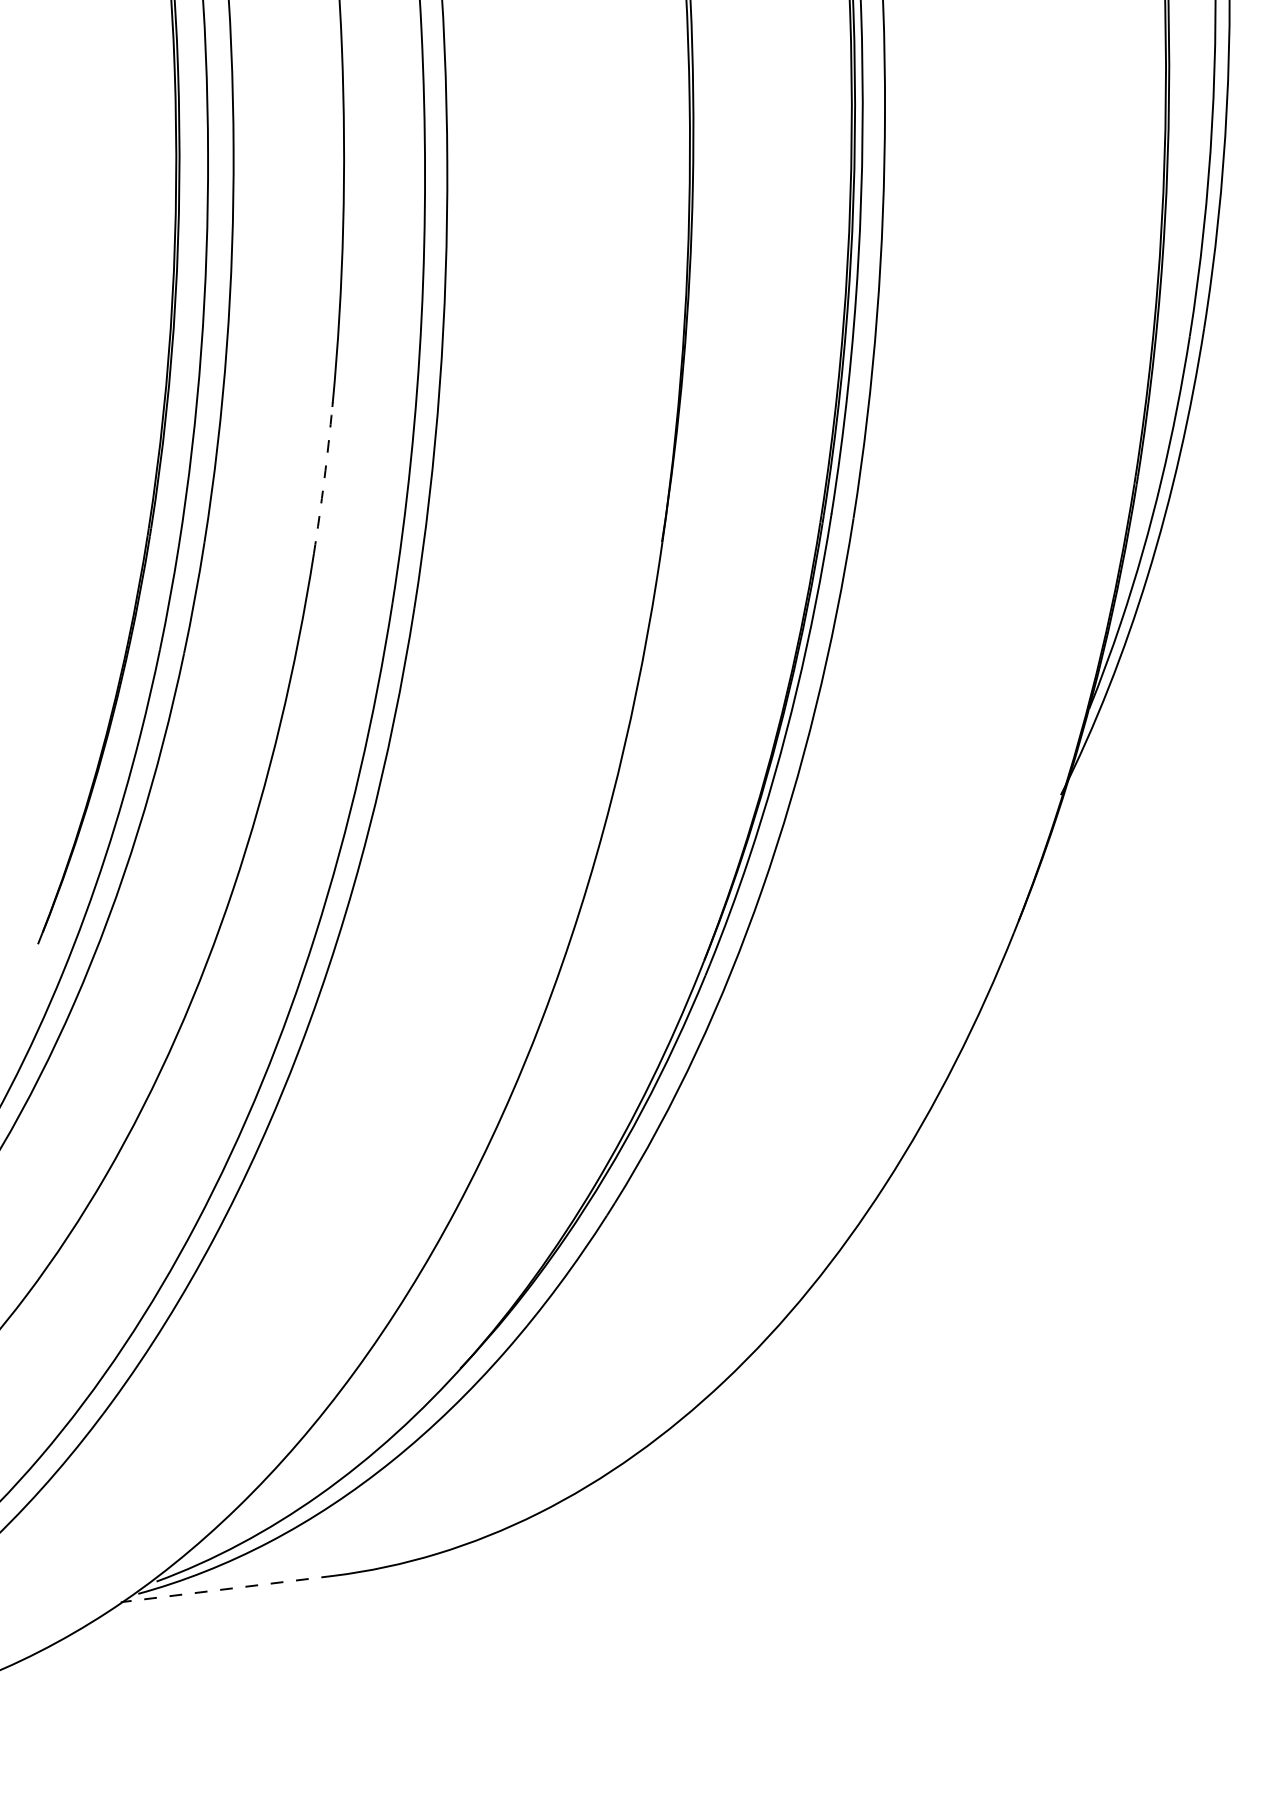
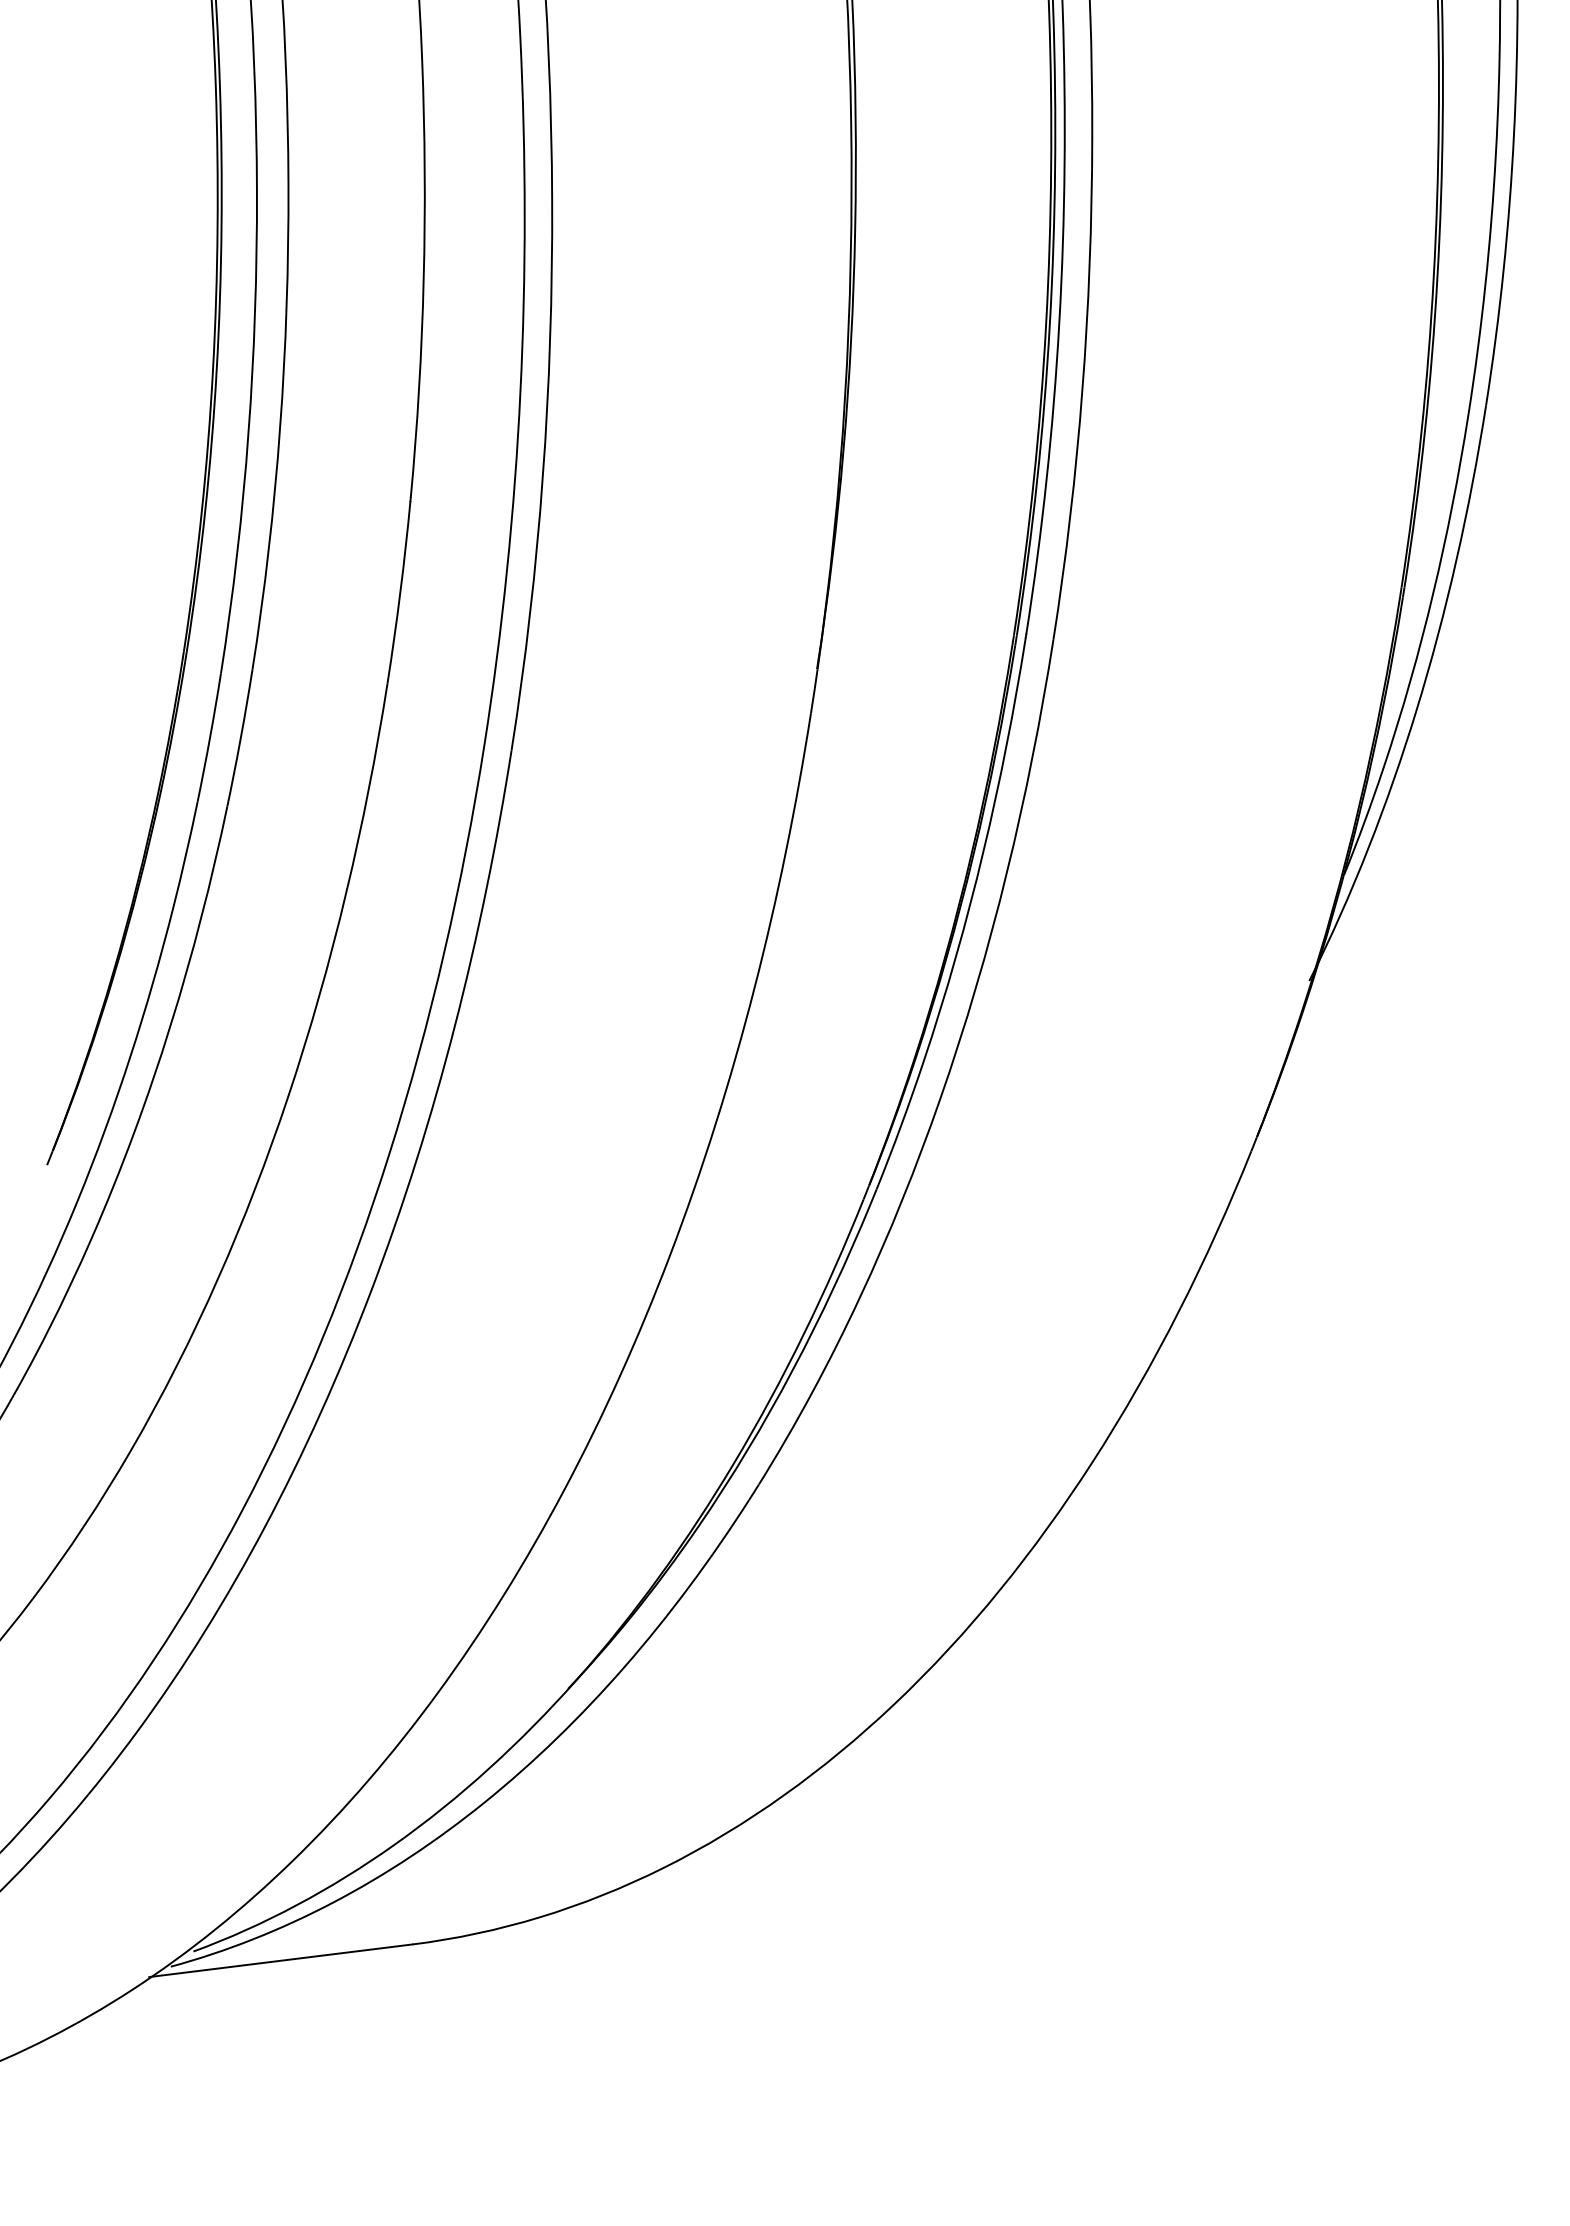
arc: (324, 480) -> (400, 592), dashed -> solid
line: (227, 1588) -> (280, 1960), dashed -> solid

